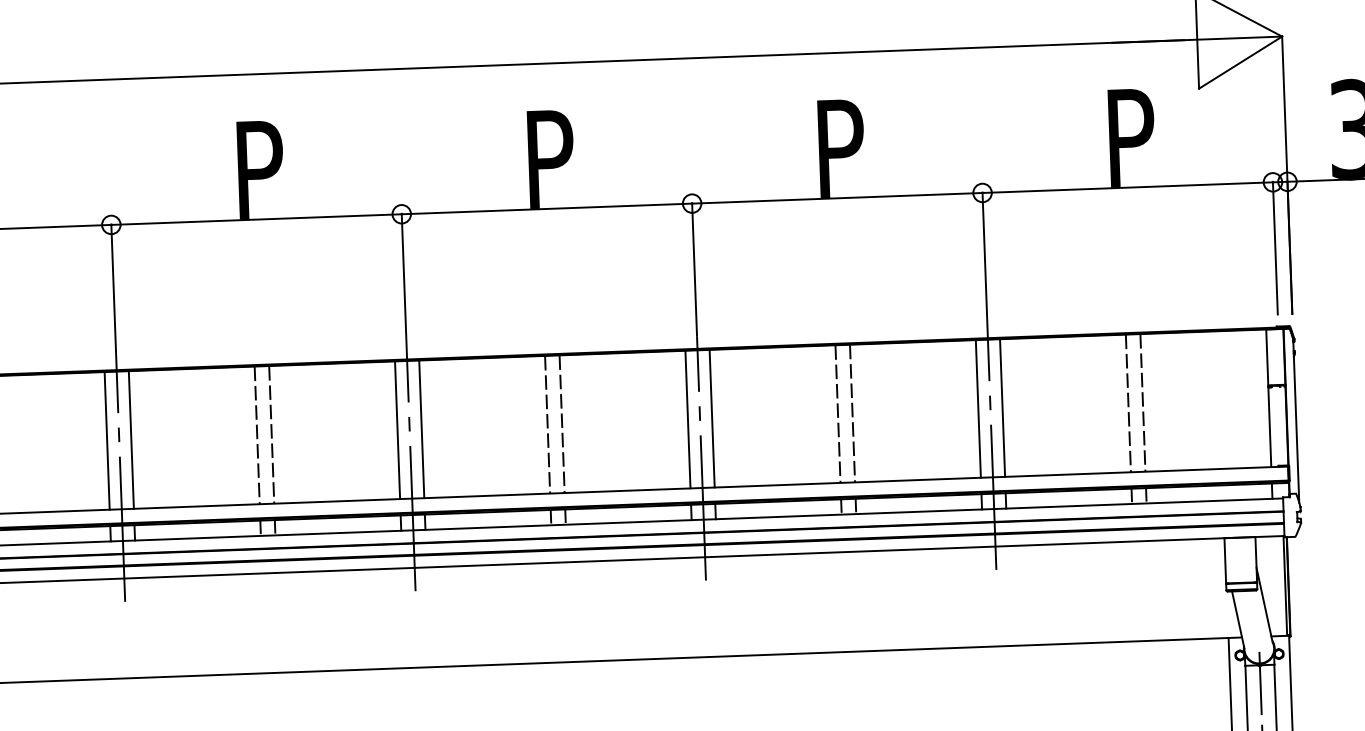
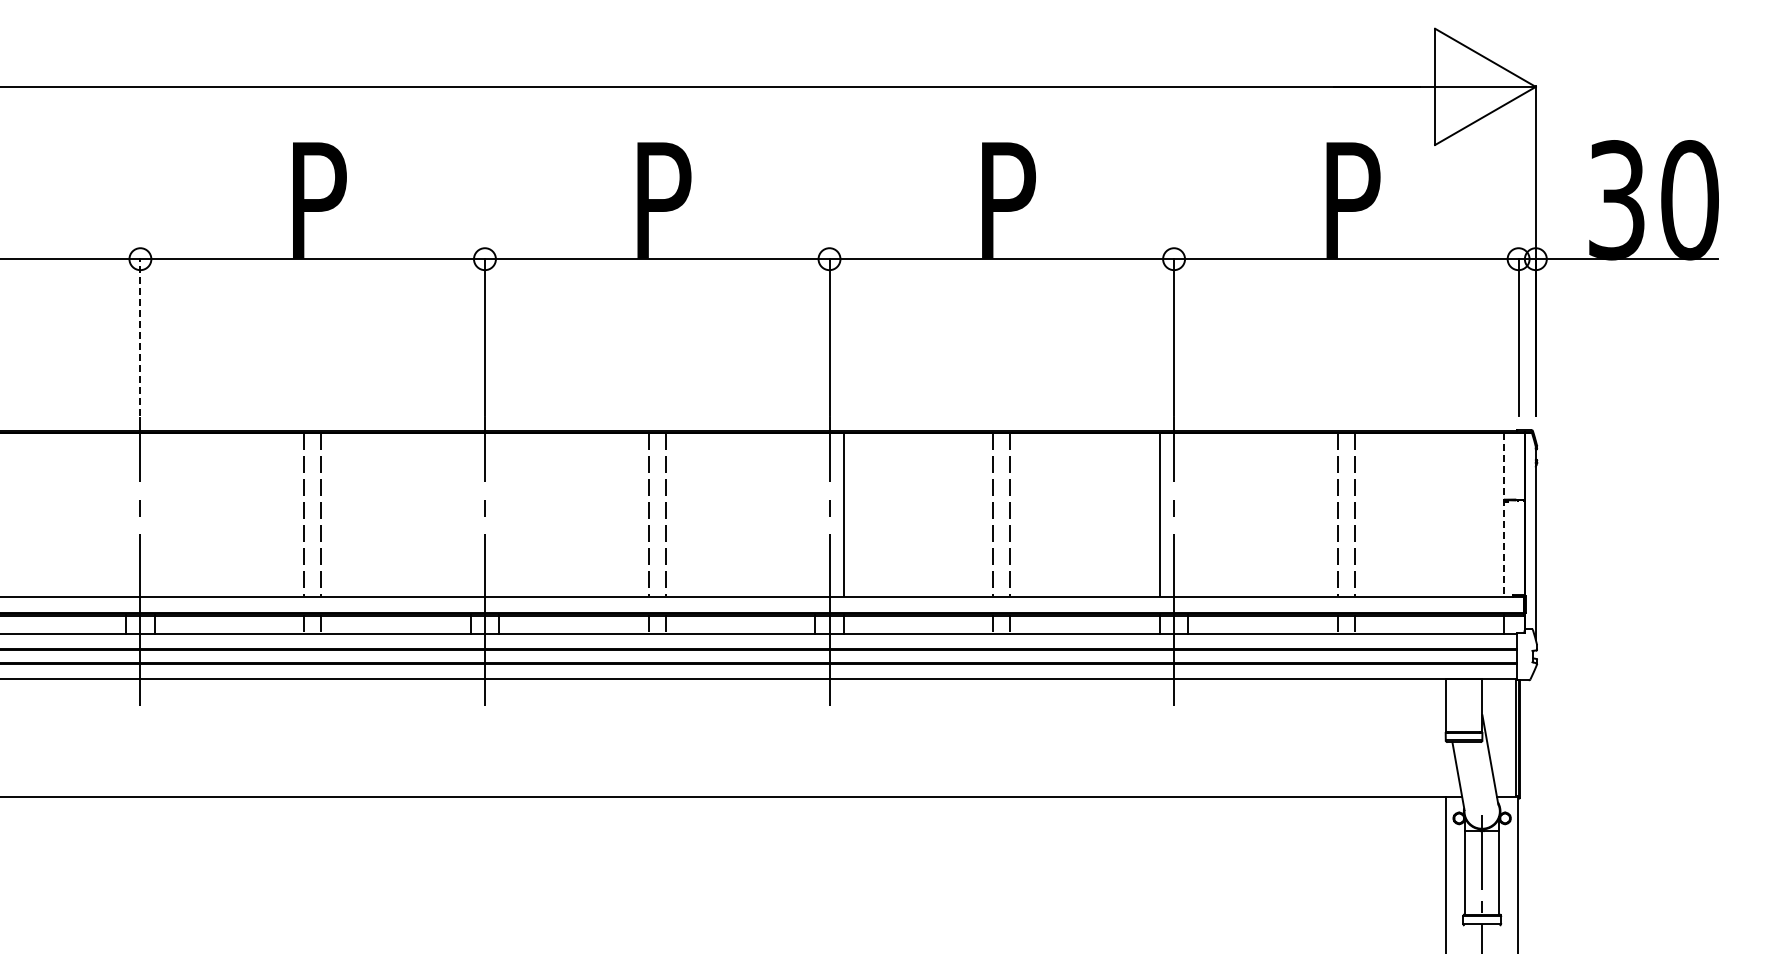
line: (113, 290) -> (140, 337), solid -> dashed
line: (1268, 397) -> (1504, 514), solid -> dashed
line: (1002, 407) -> (1188, 514), removed
line: (688, 419) -> (815, 514), removed
line: (397, 429) -> (470, 514), removed
line: (421, 429) -> (499, 514), removed
line: (131, 439) -> (154, 514), removed
line: (107, 440) -> (126, 514), removed

